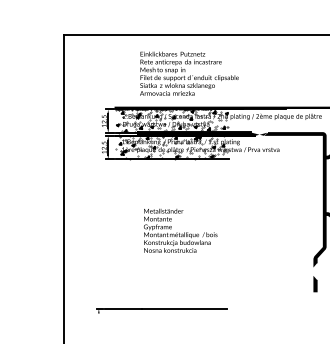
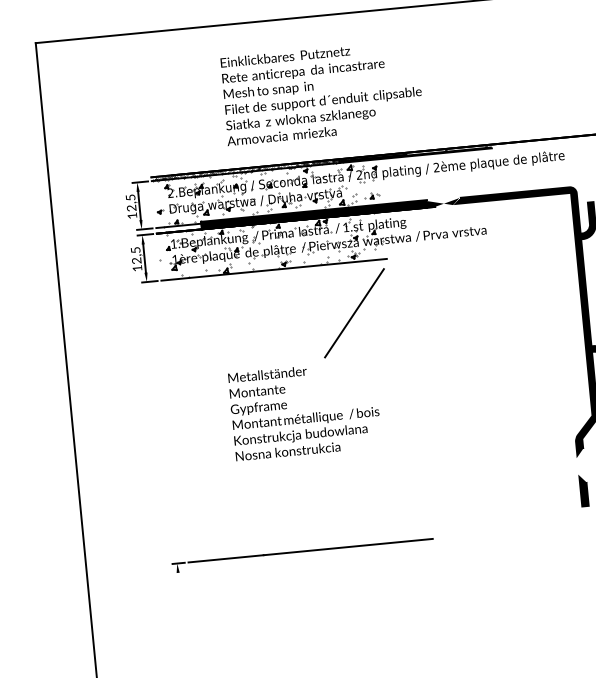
text: (189, 73) -> (322, 92), moved
line: (209, 184) -> (353, 312), added
part: (161, 310) -> (302, 554), moved

